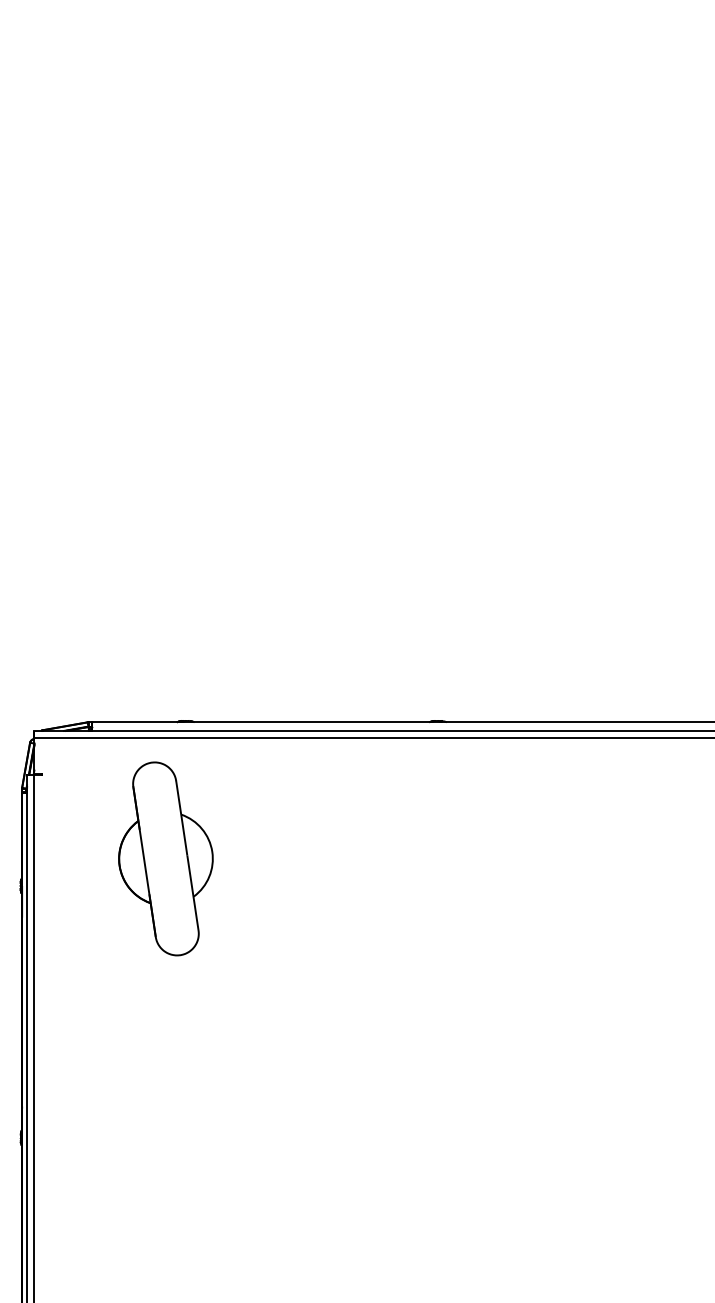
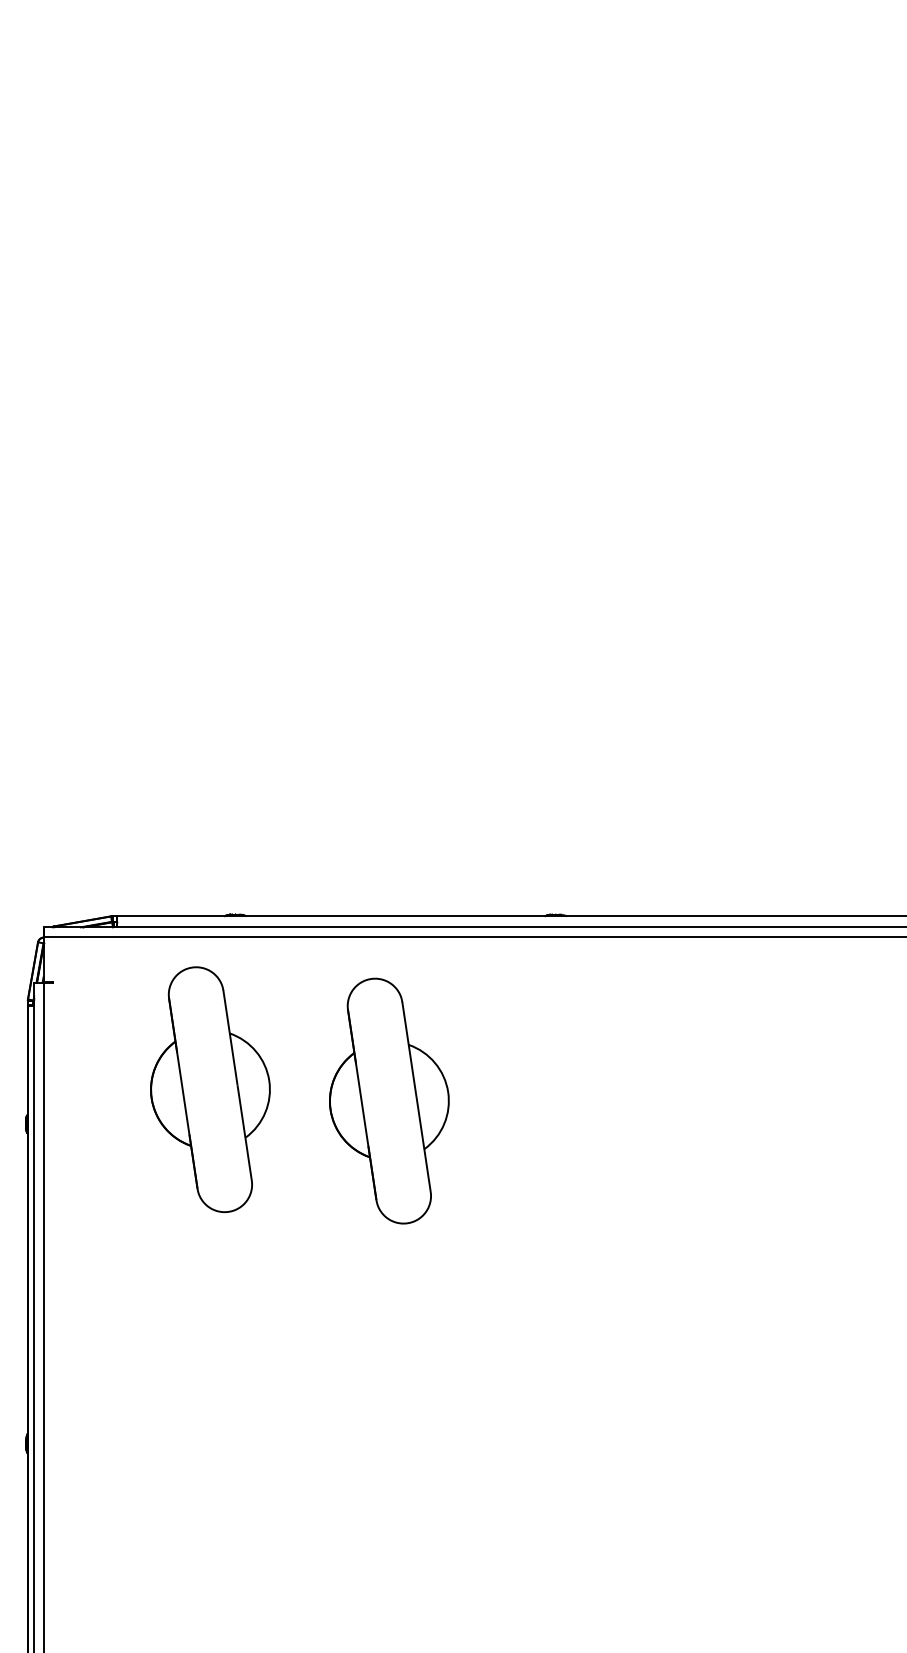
part: (306, 867) -> (388, 1100), added

